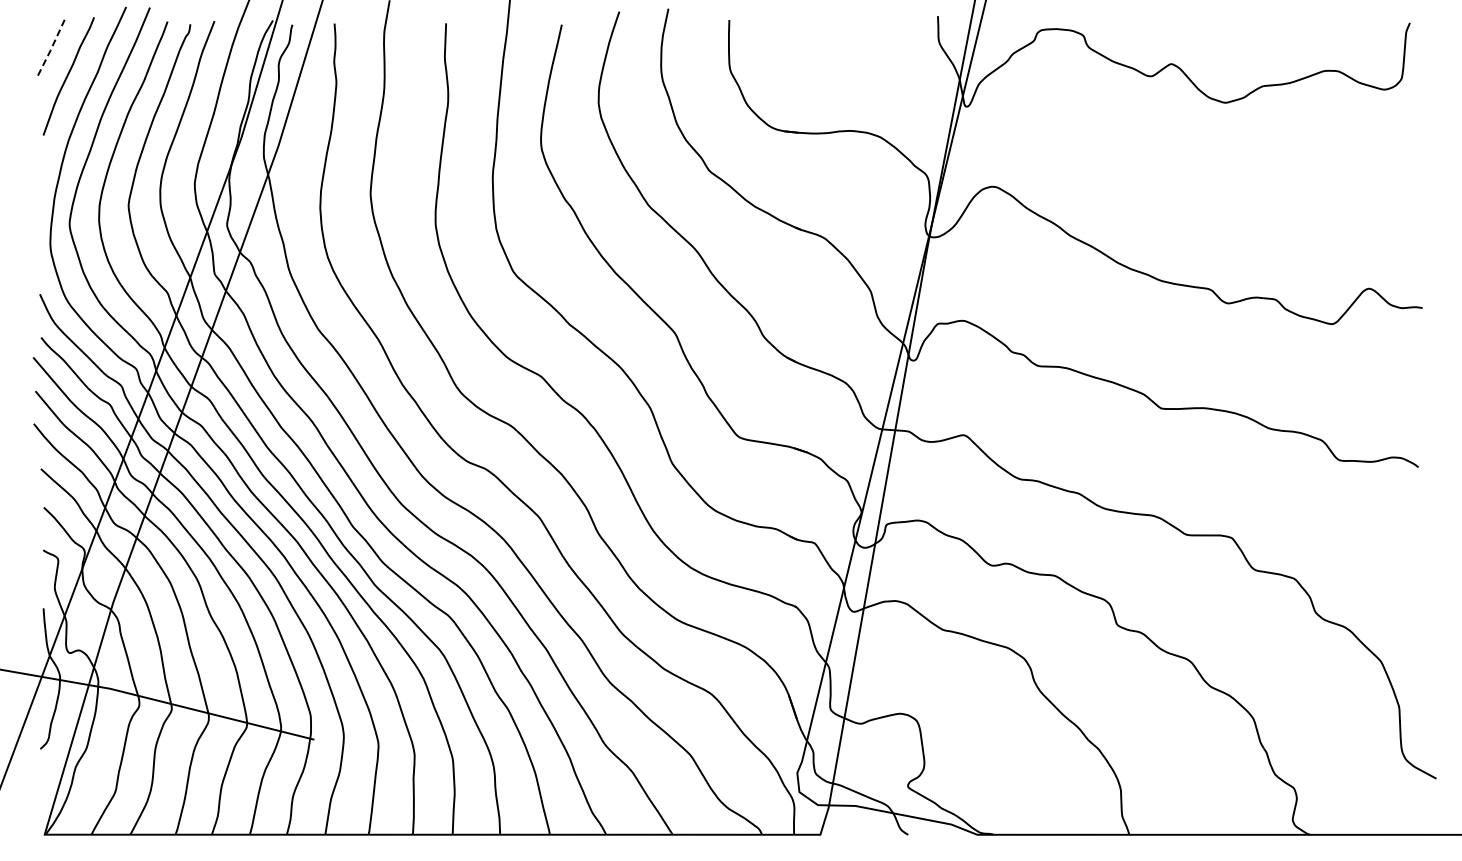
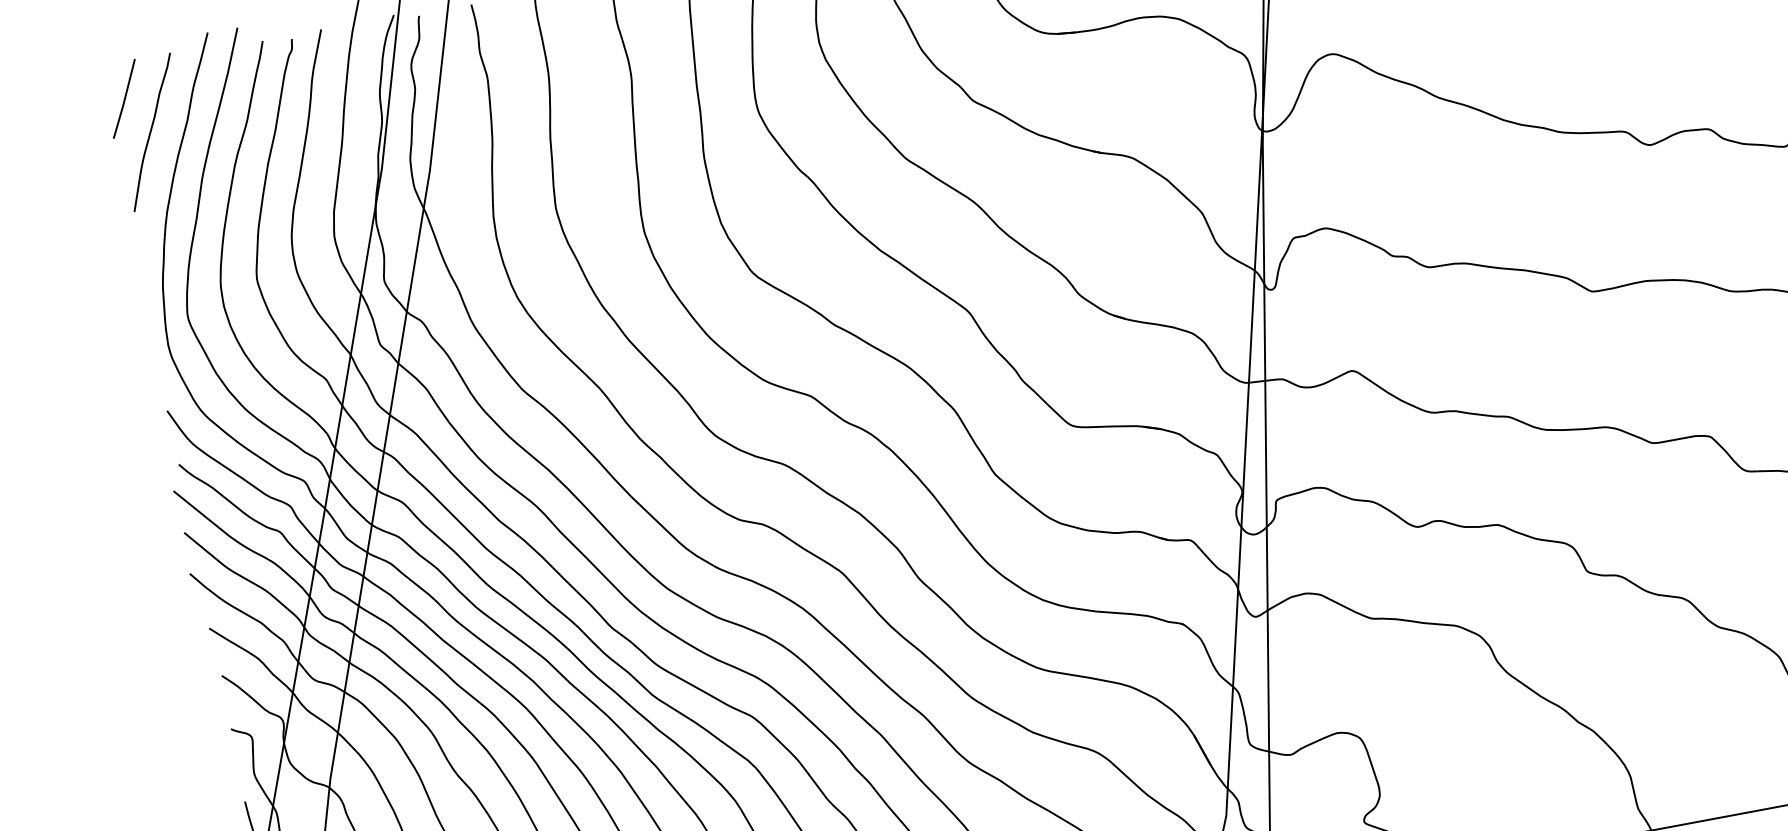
line: (52, 46) -> (124, 98), dashed -> solid

